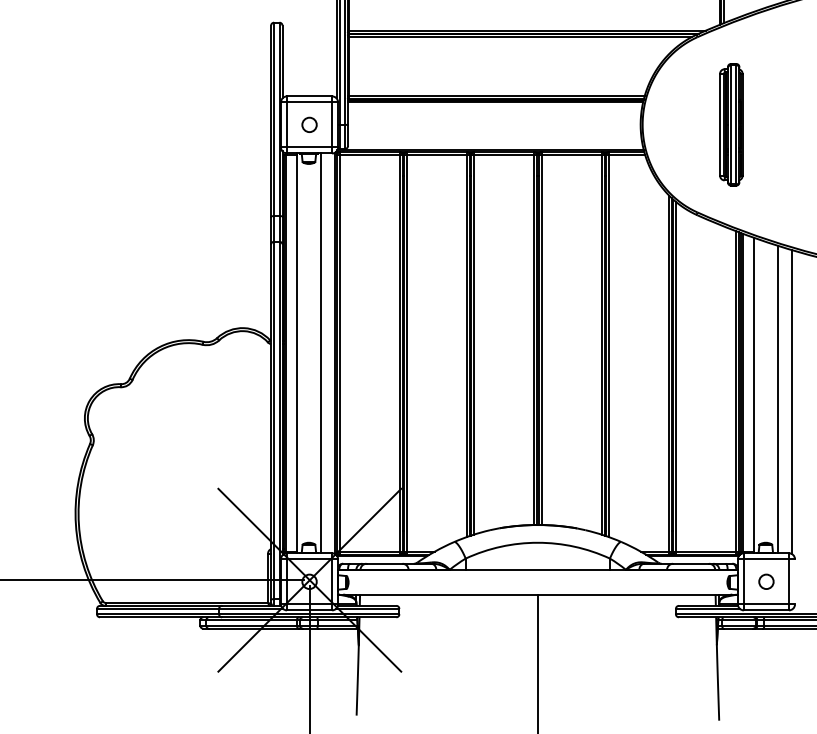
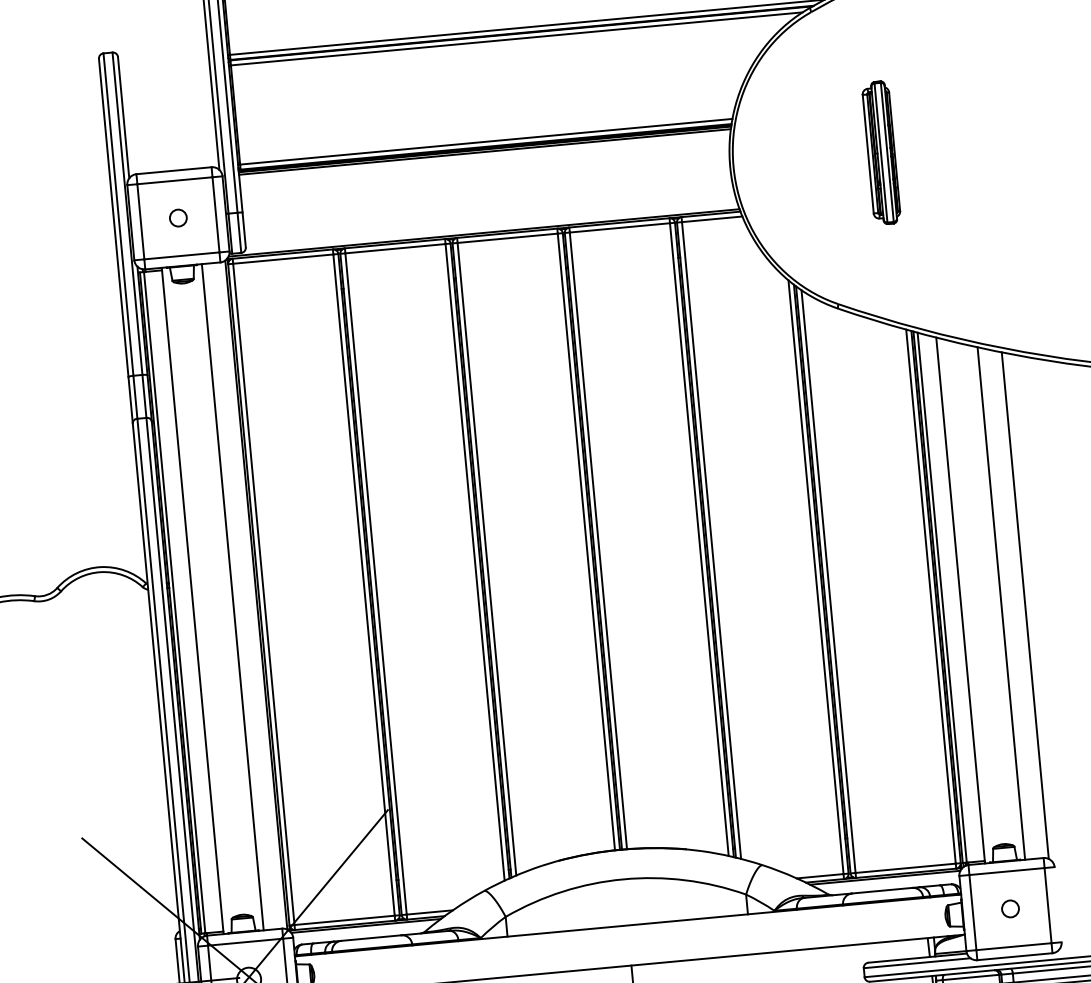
circle: (309, 124) -> (178, 217), size x0.7
part: (731, 124) -> (881, 152), size x0.7
circle: (766, 581) -> (1010, 908), size x0.7

